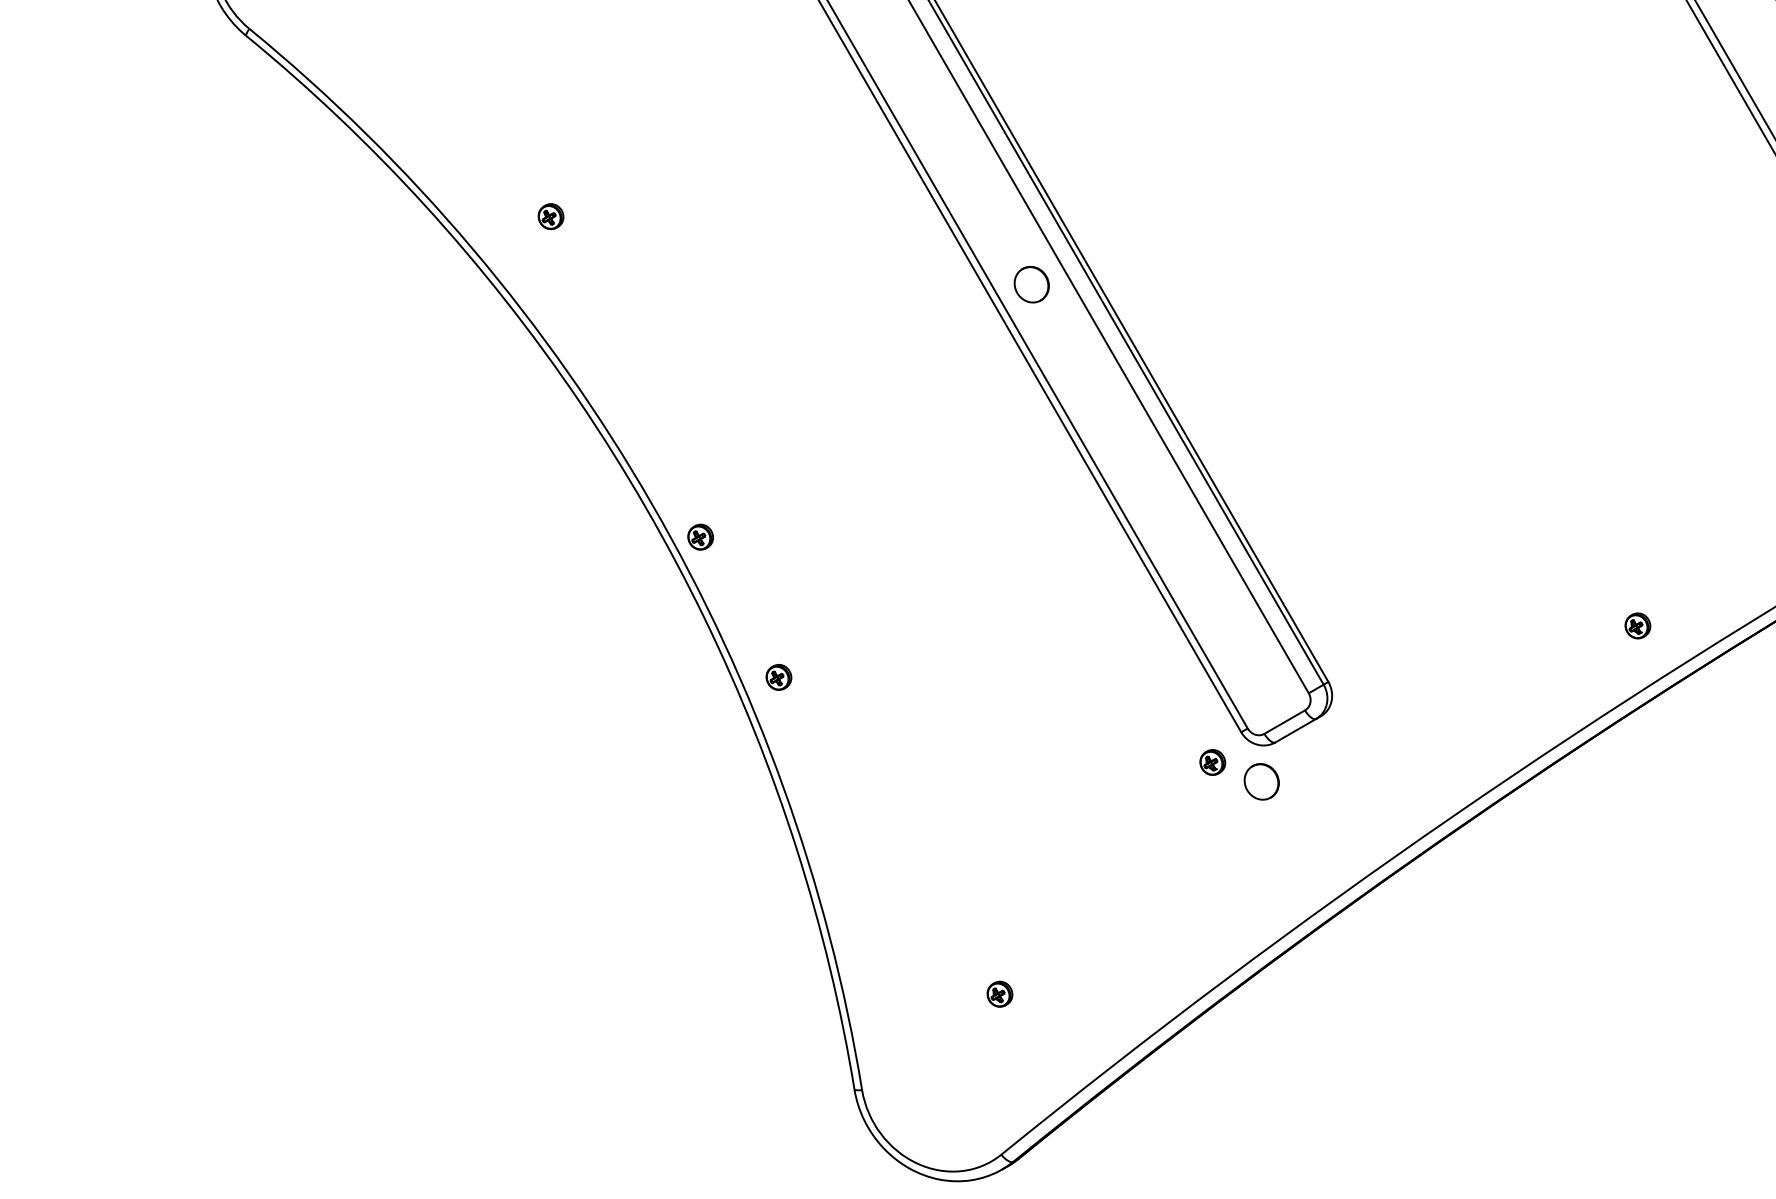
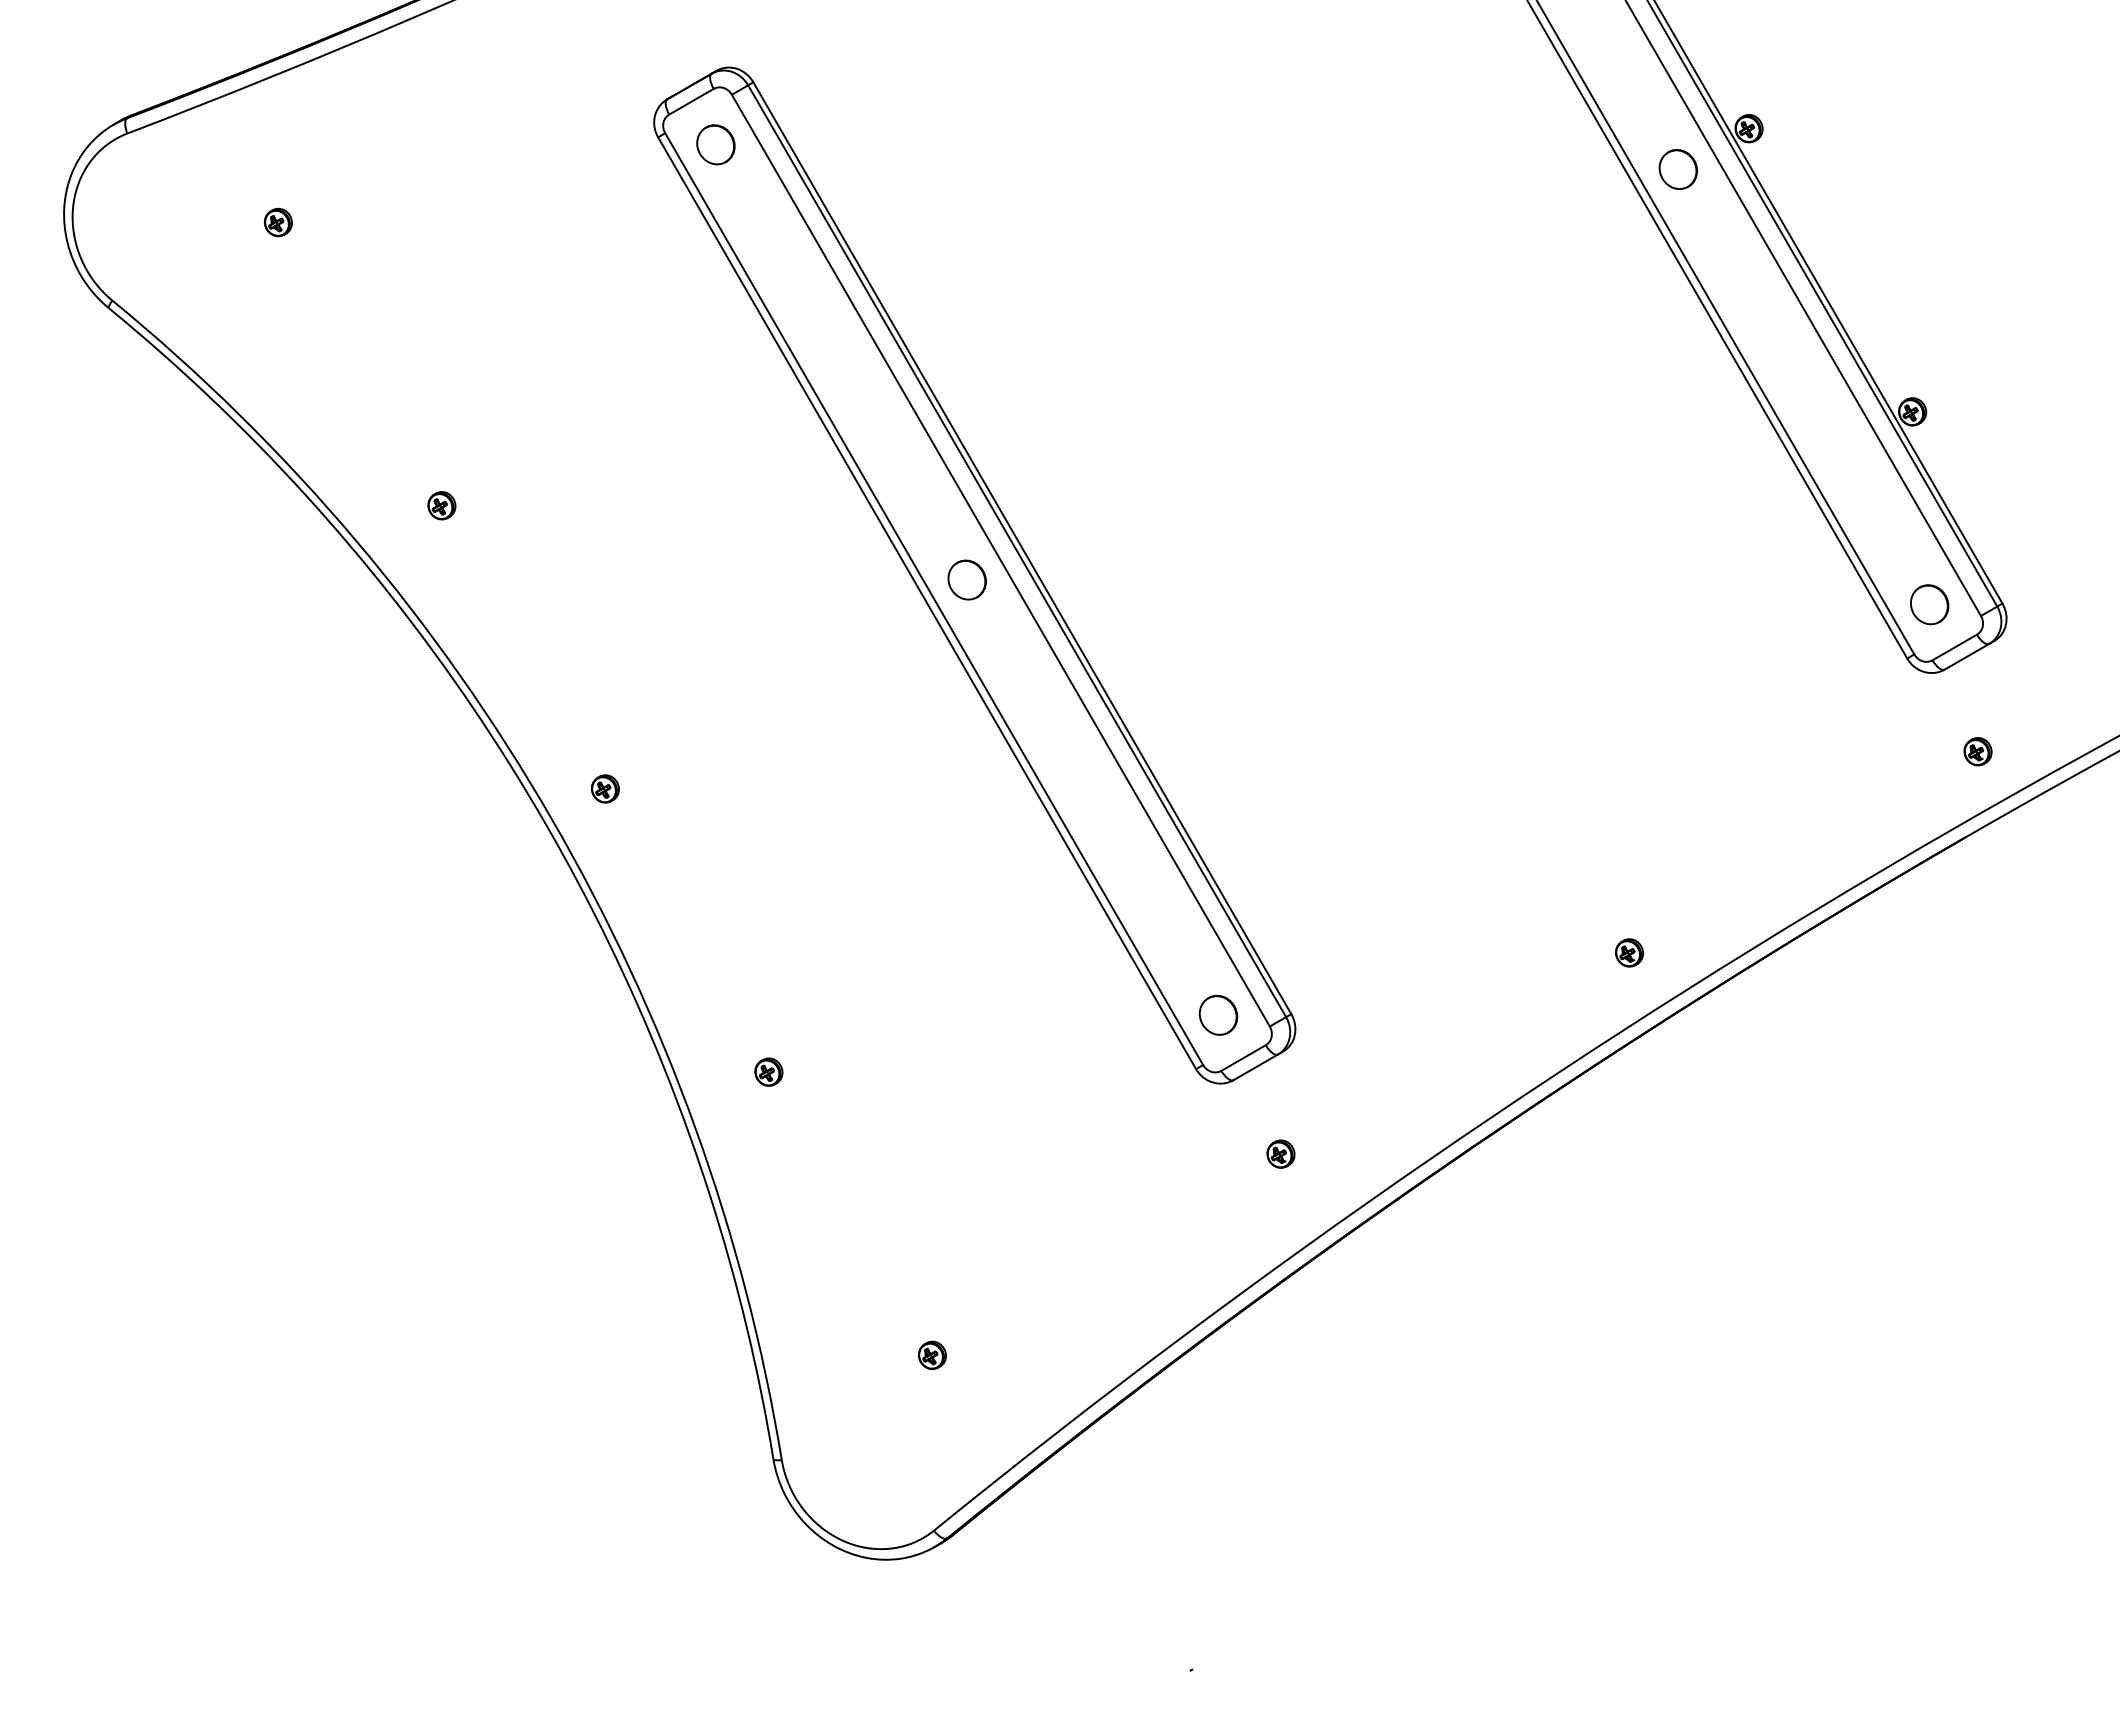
part: (700, 536) -> (605, 788), moved
part: (778, 676) -> (768, 1071), moved
part: (1212, 761) -> (1280, 1153), moved
part: (1261, 782) -> (1218, 1015), moved

